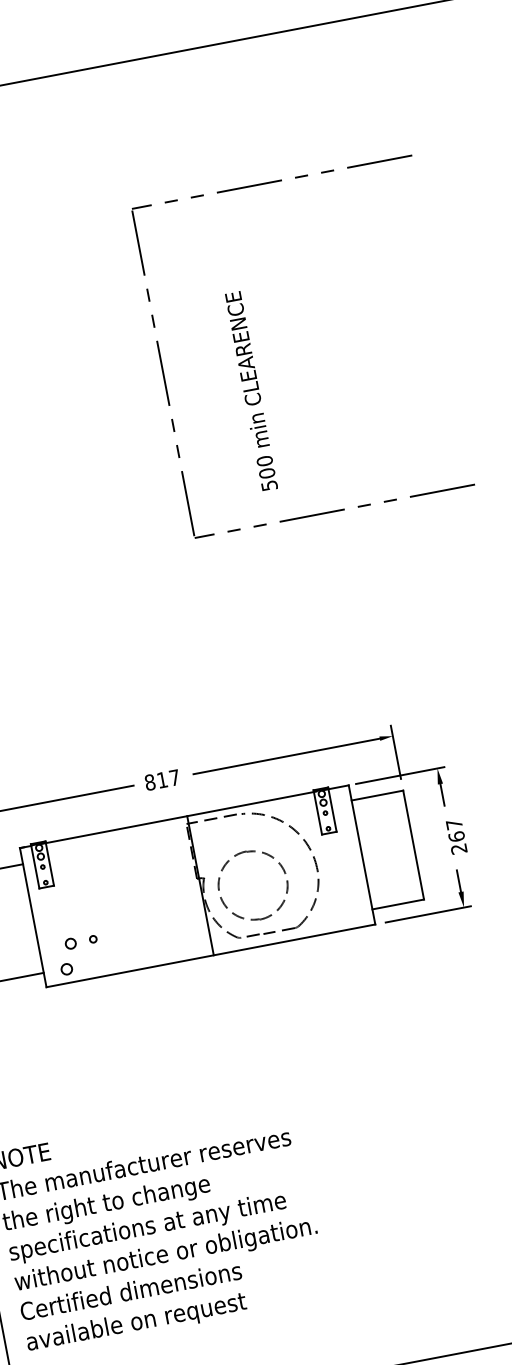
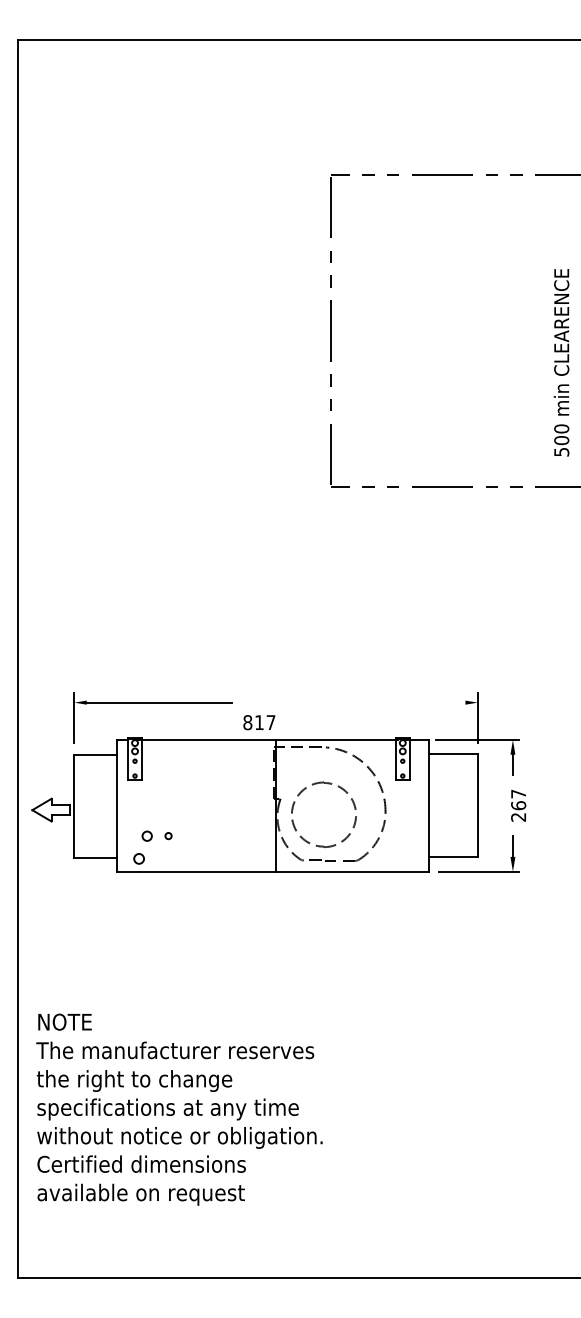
text: (251, 391) -> (561, 362), moved
line: (285, 756) -> (376, 702), removed
text: (162, 779) -> (259, 722), moved

